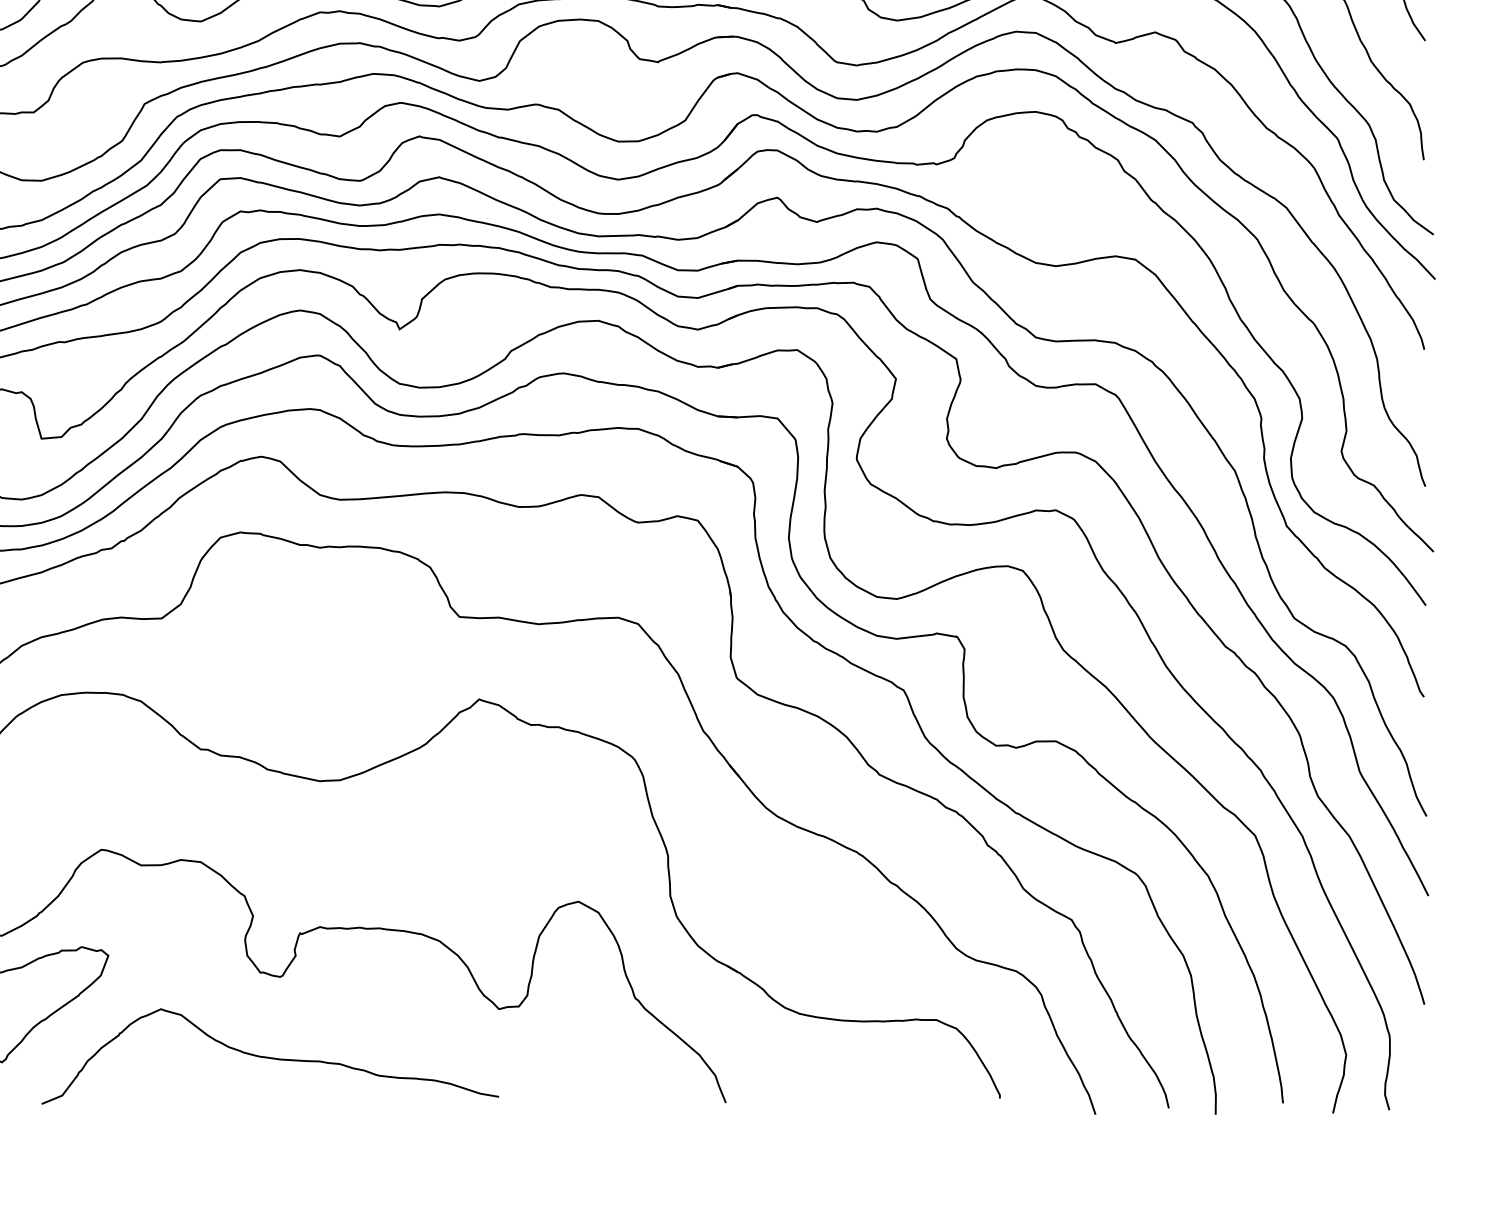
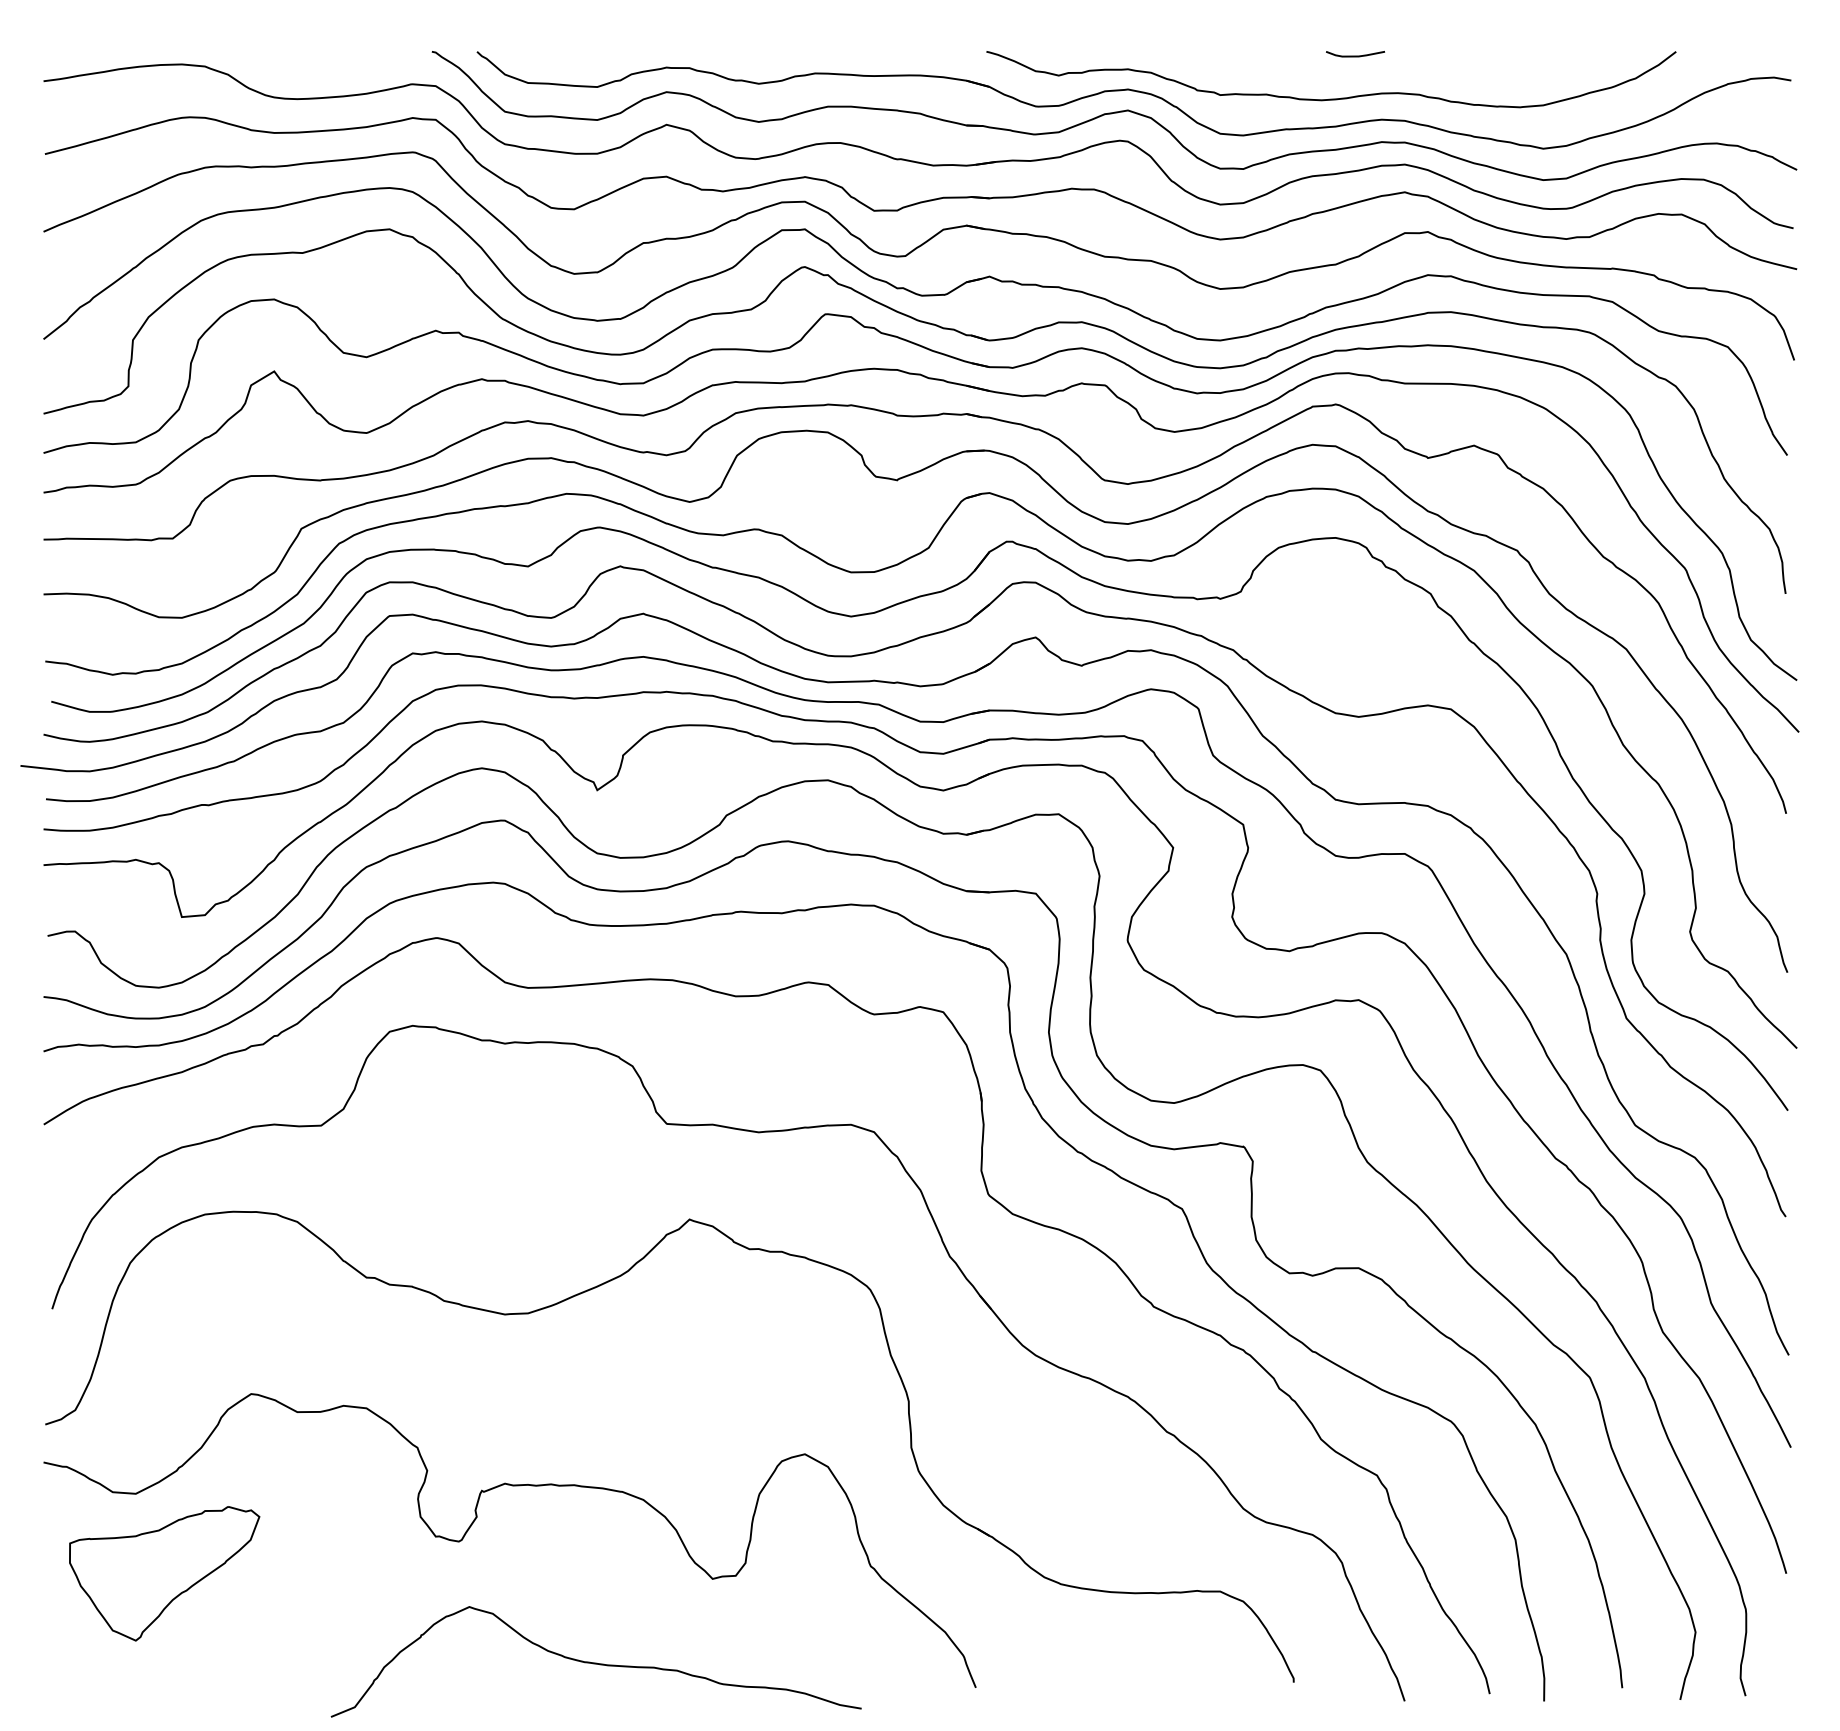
curve: (269, 1057) -> (595, 1662), moved

